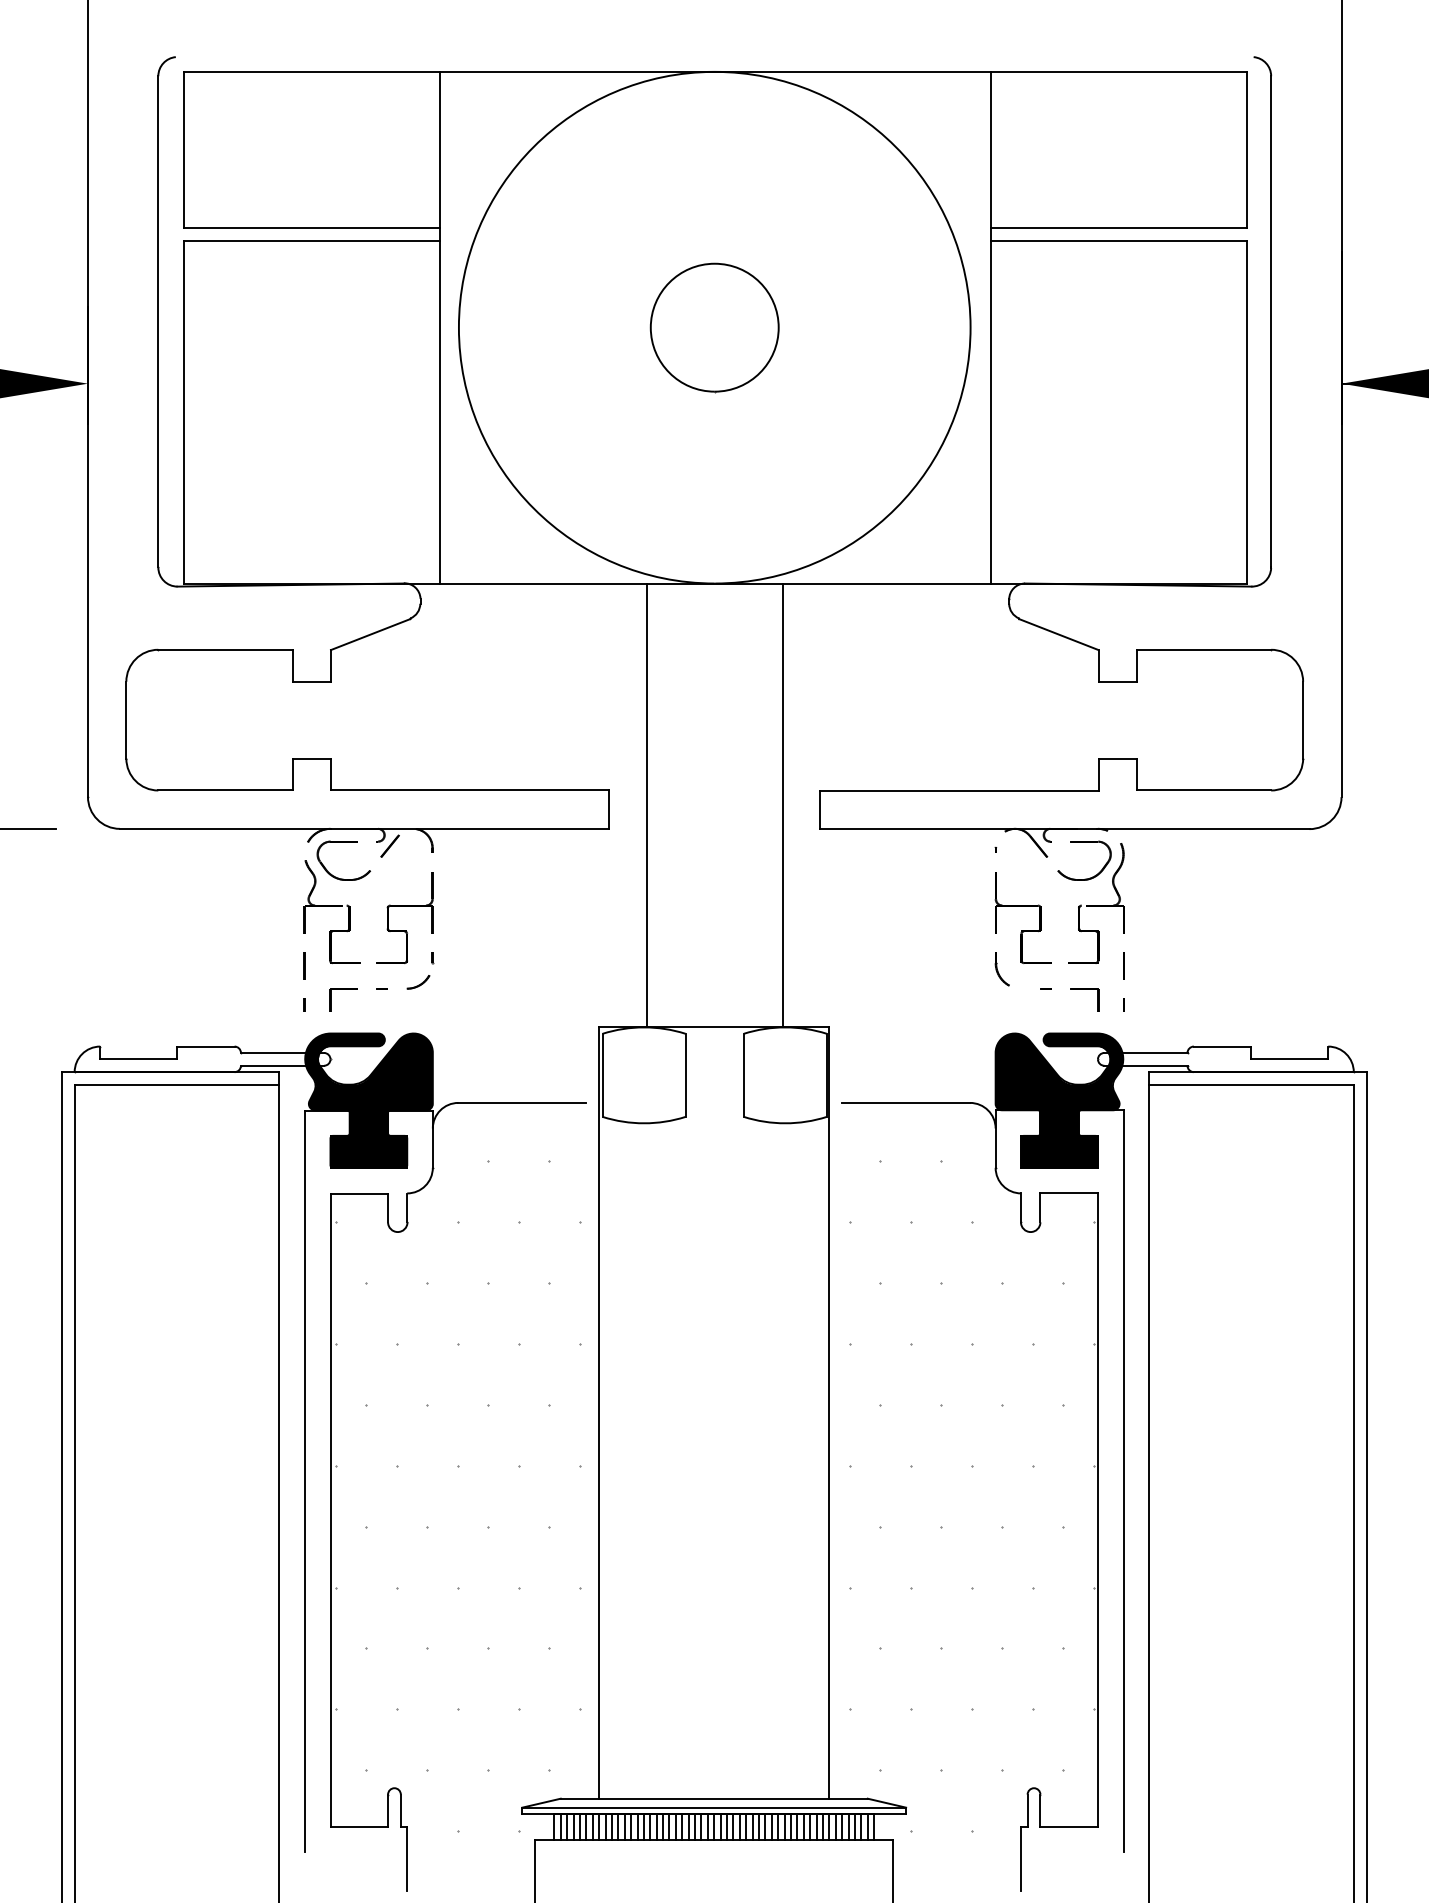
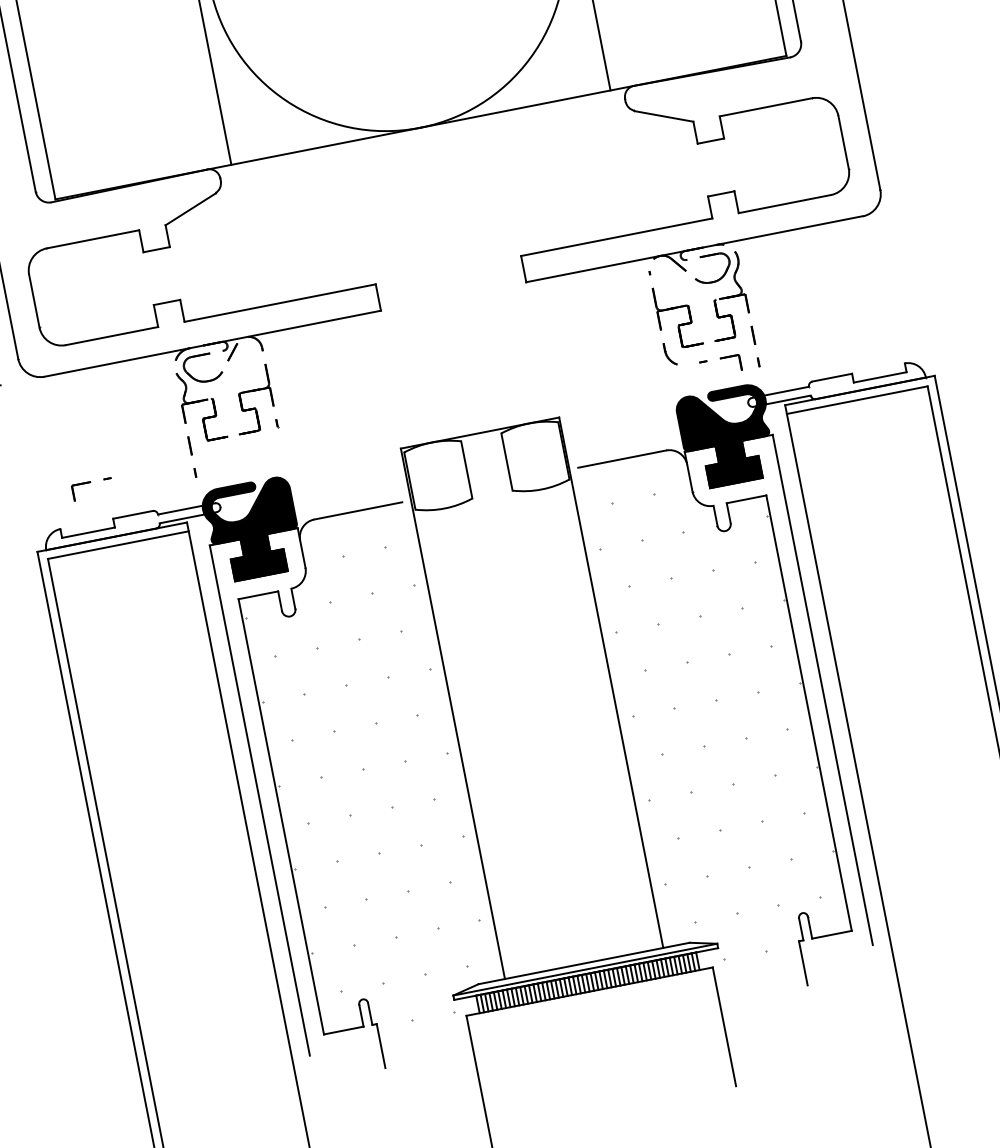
line: (646, 805) -> (403, 289), removed
line: (782, 805) -> (497, 271), removed
part: (418, 982) -> (270, 442), removed
part: (357, 989) -> (90, 482), moved

